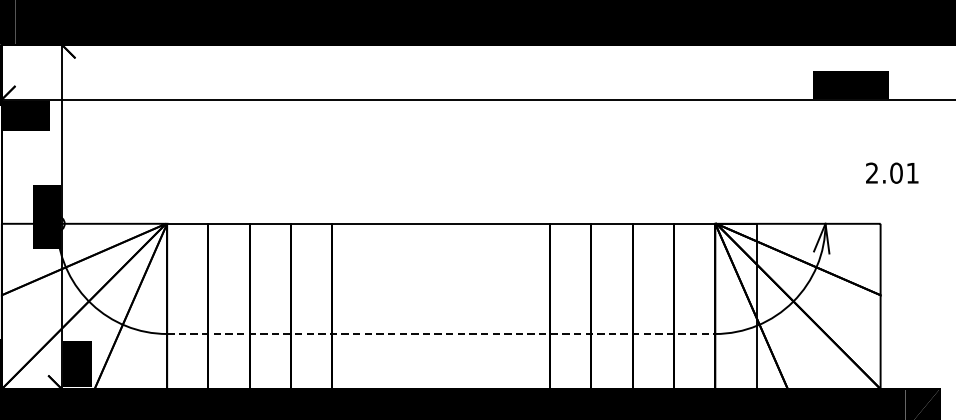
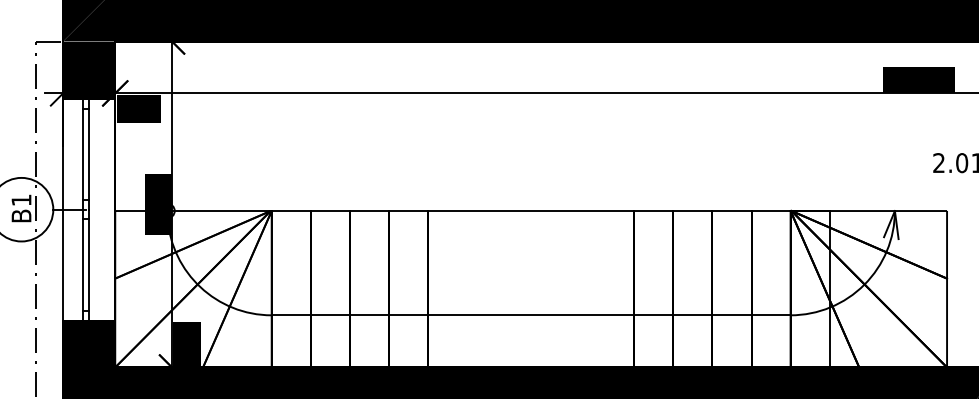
line: (441, 334) -> (531, 315), dashed -> solid

